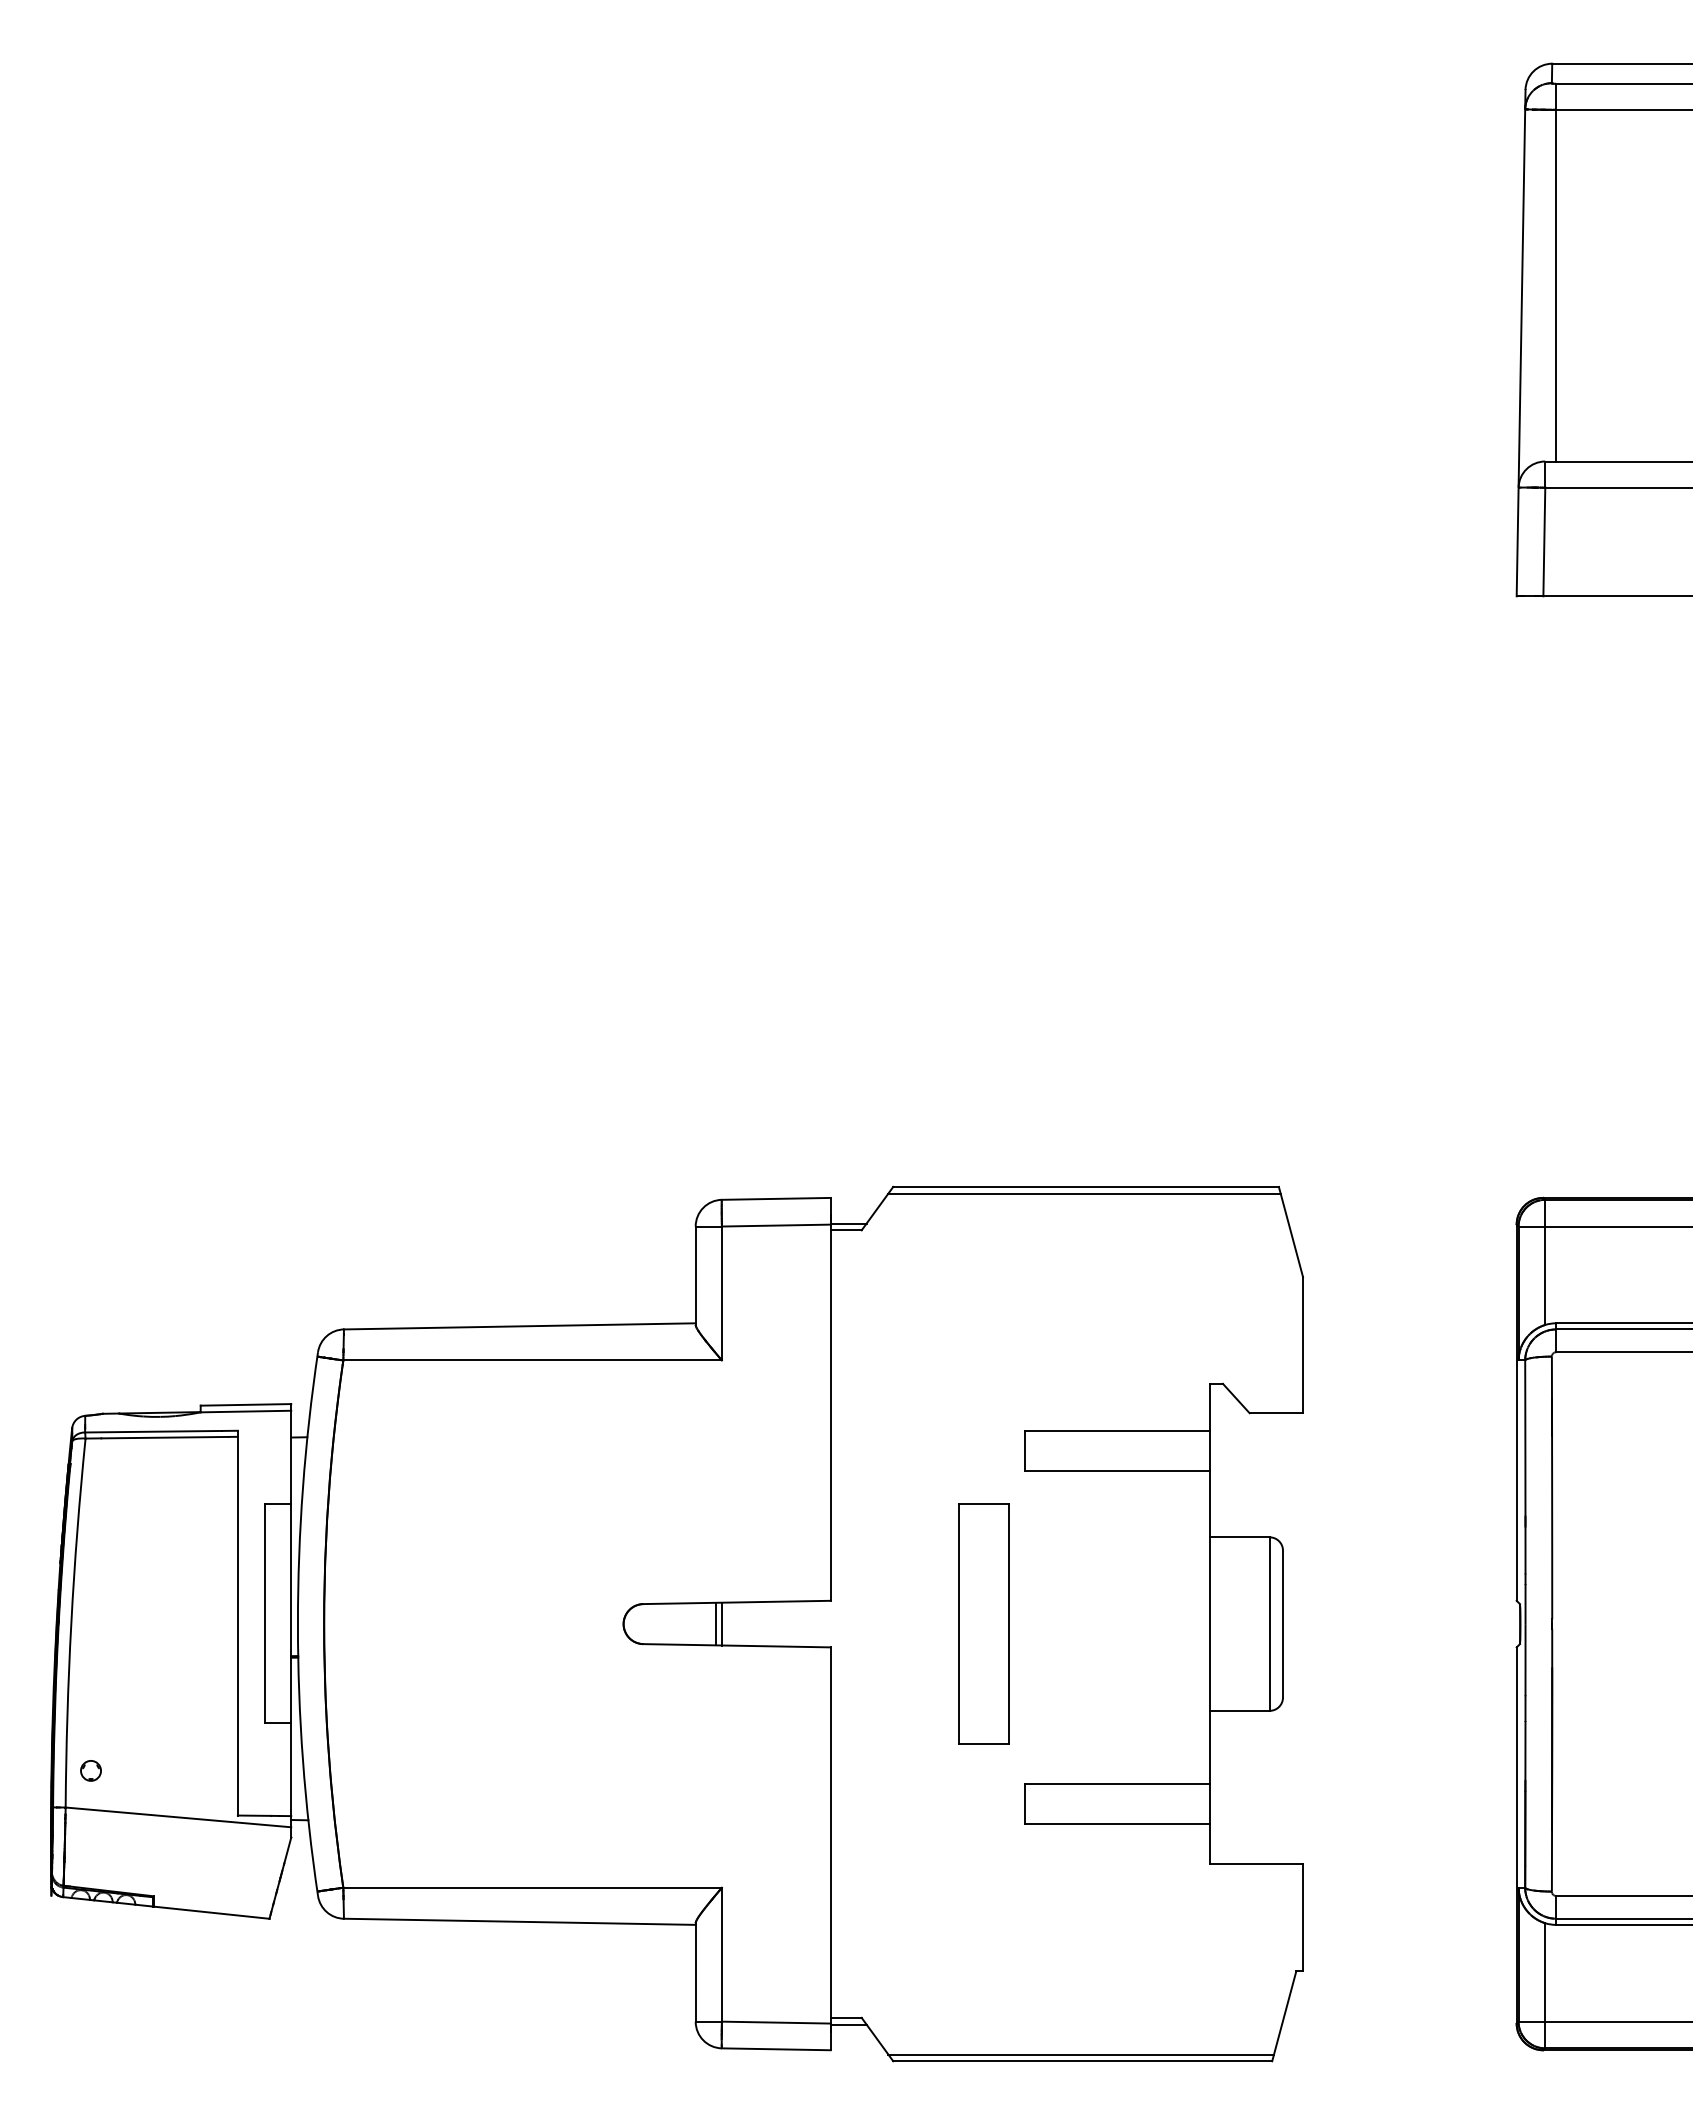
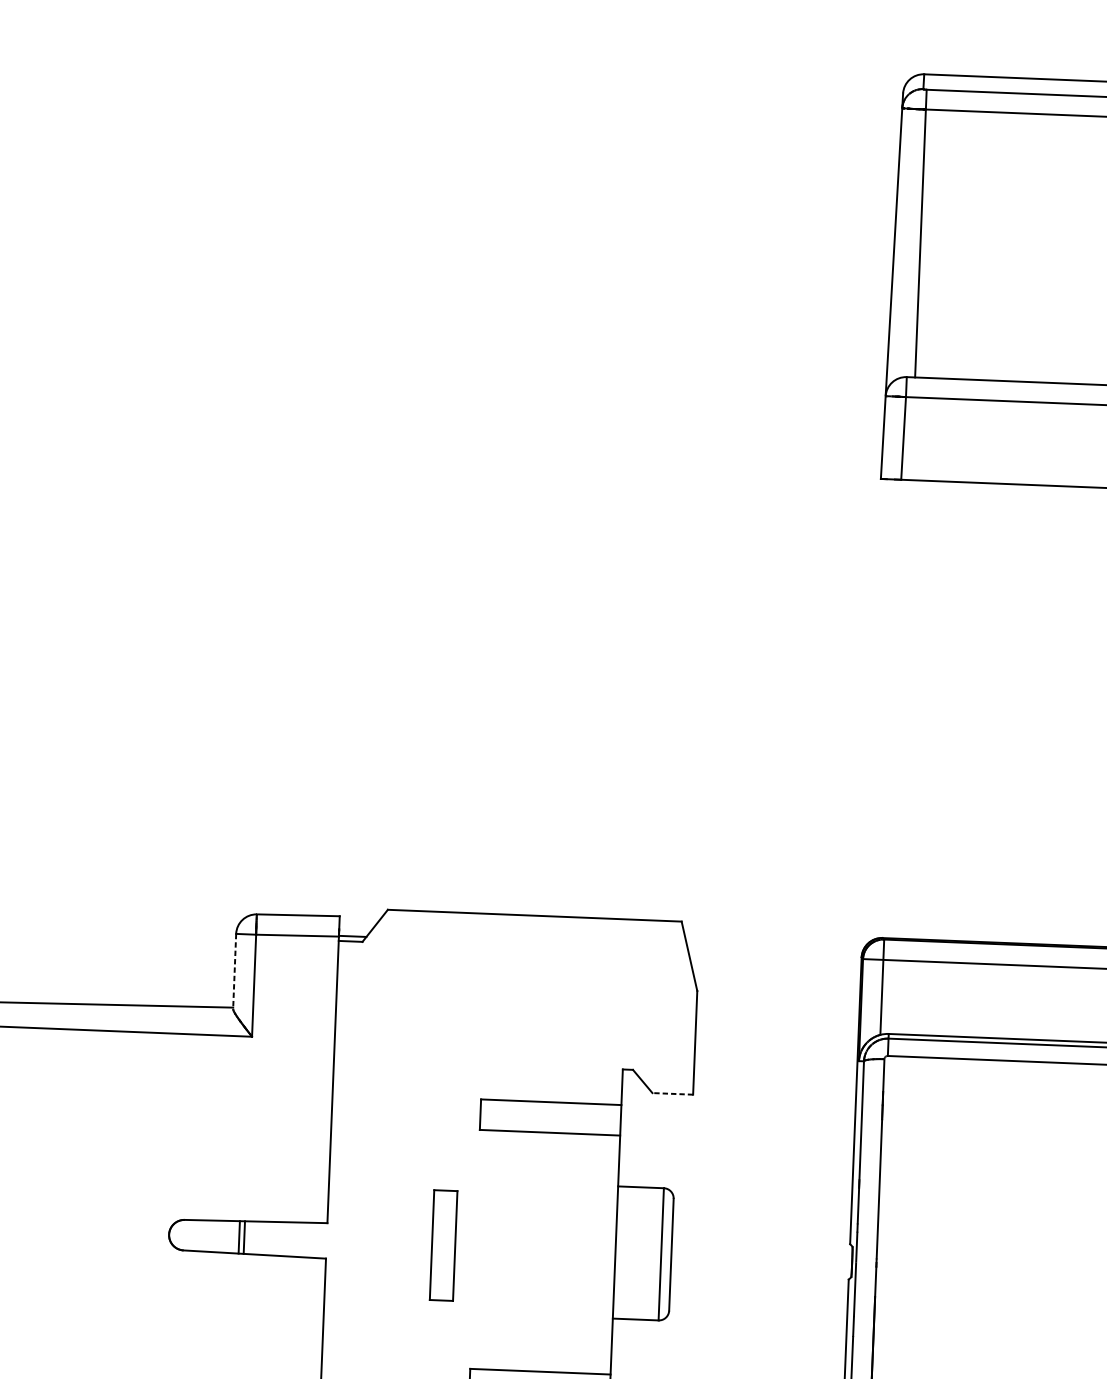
line: (1084, 1193) -> (533, 920), removed
line: (695, 1276) -> (234, 971), solid -> dashed
line: (1276, 1413) -> (672, 1094), solid -> dashed
part: (983, 1623) -> (443, 1245), size x0.6

